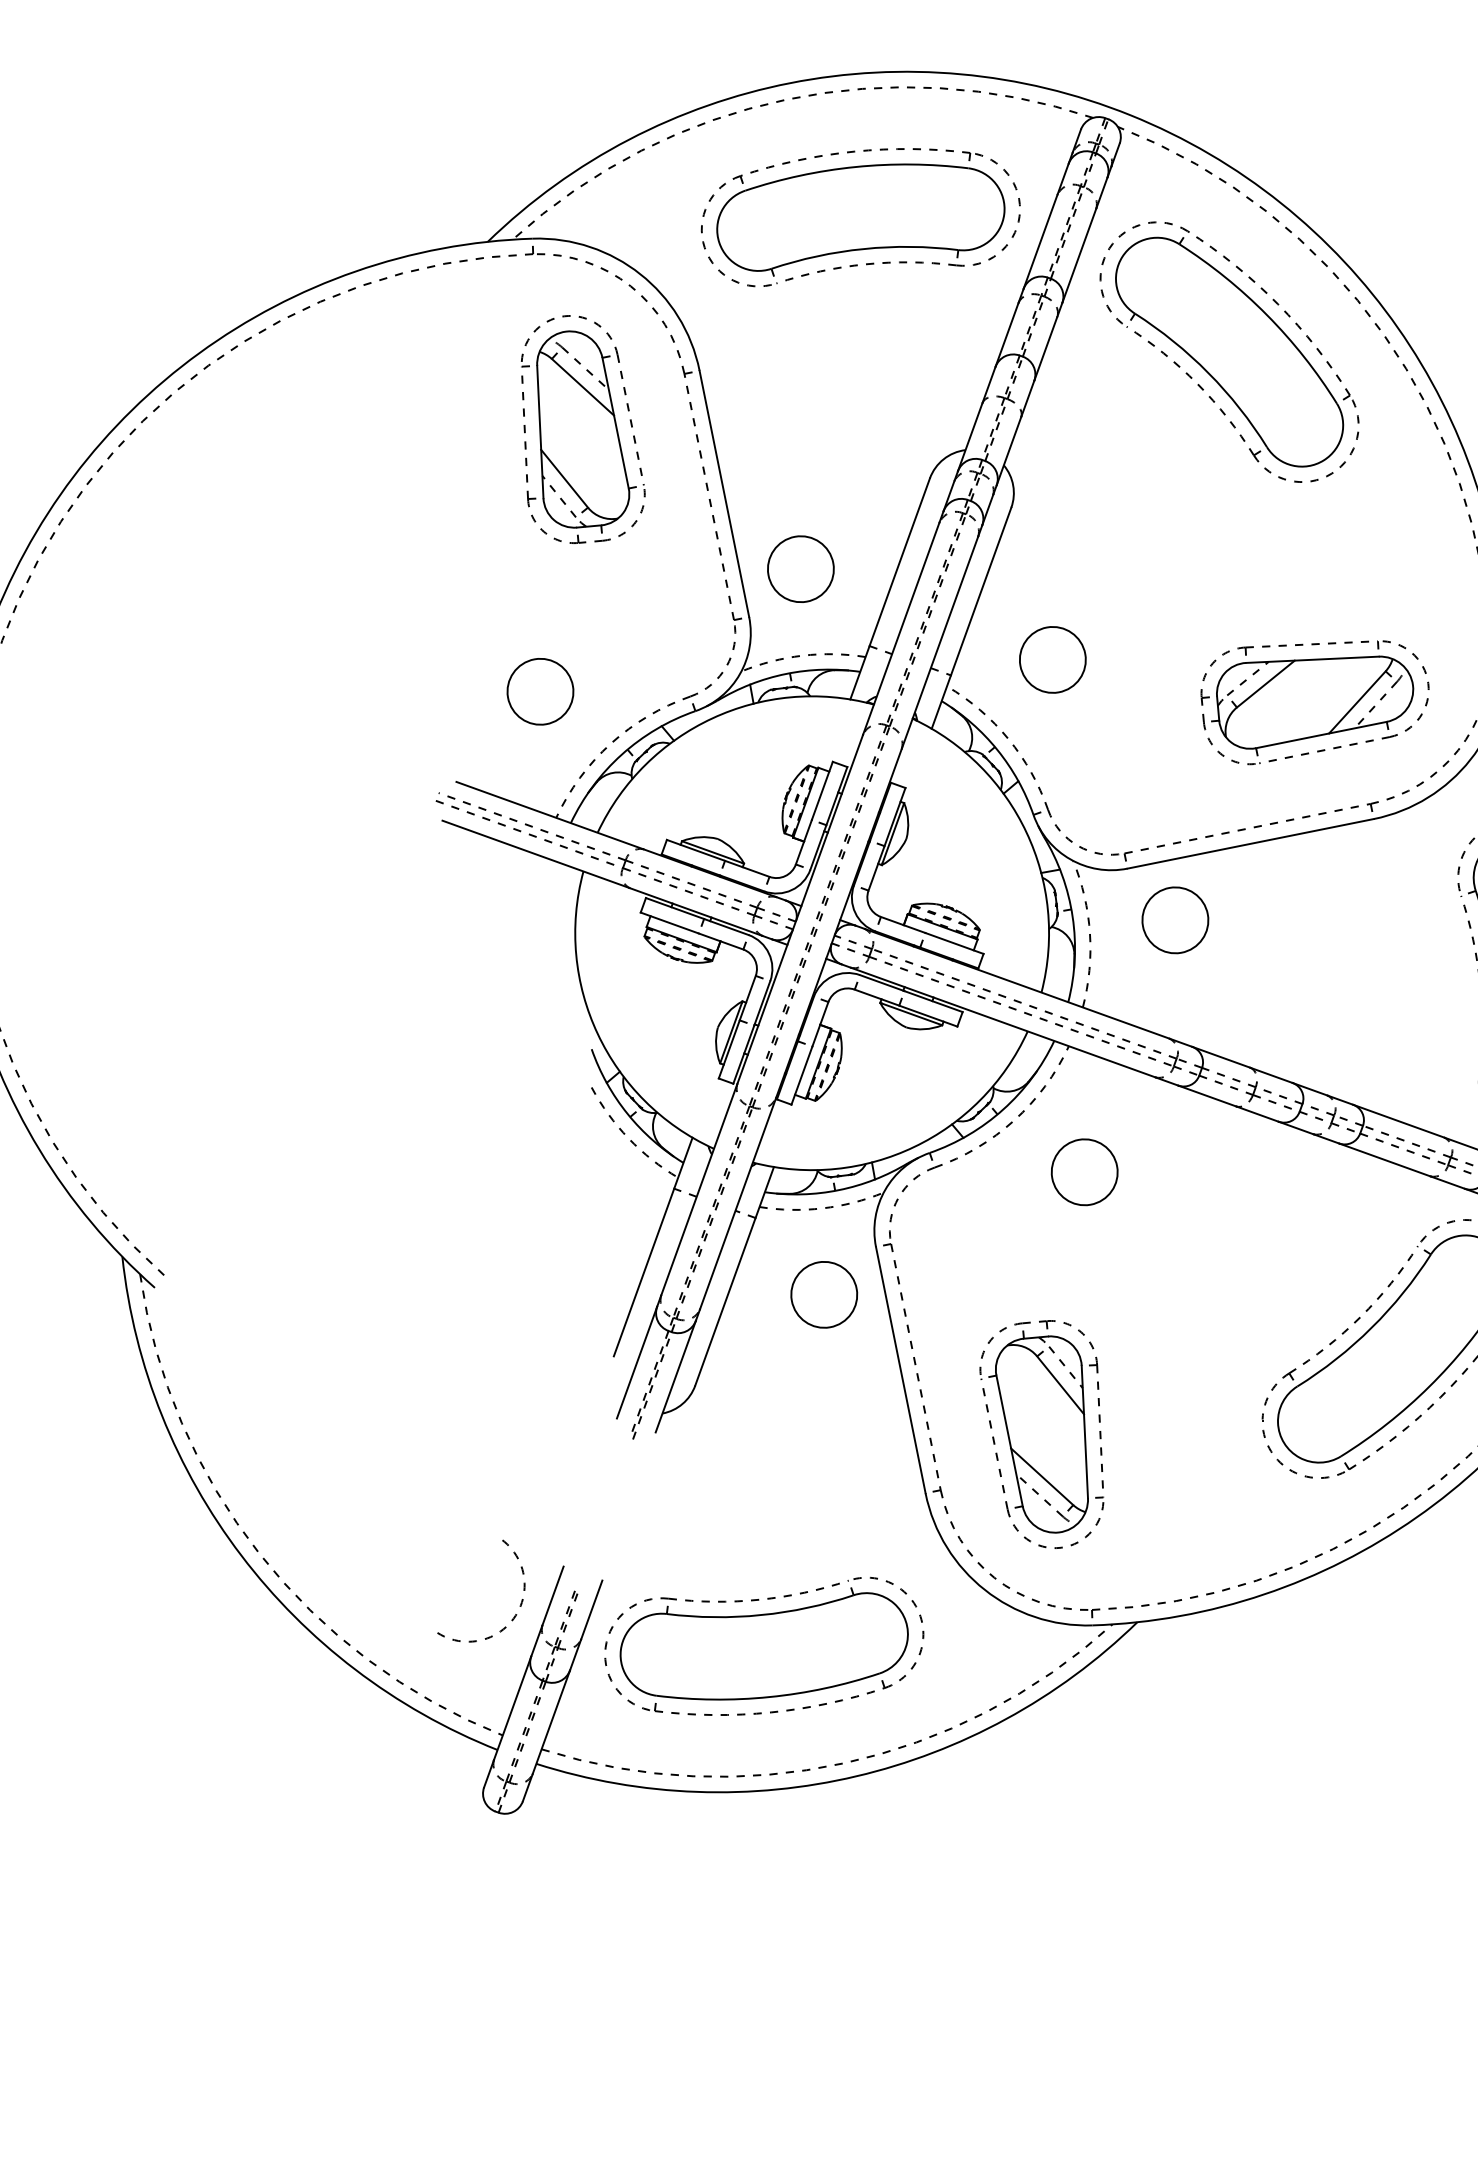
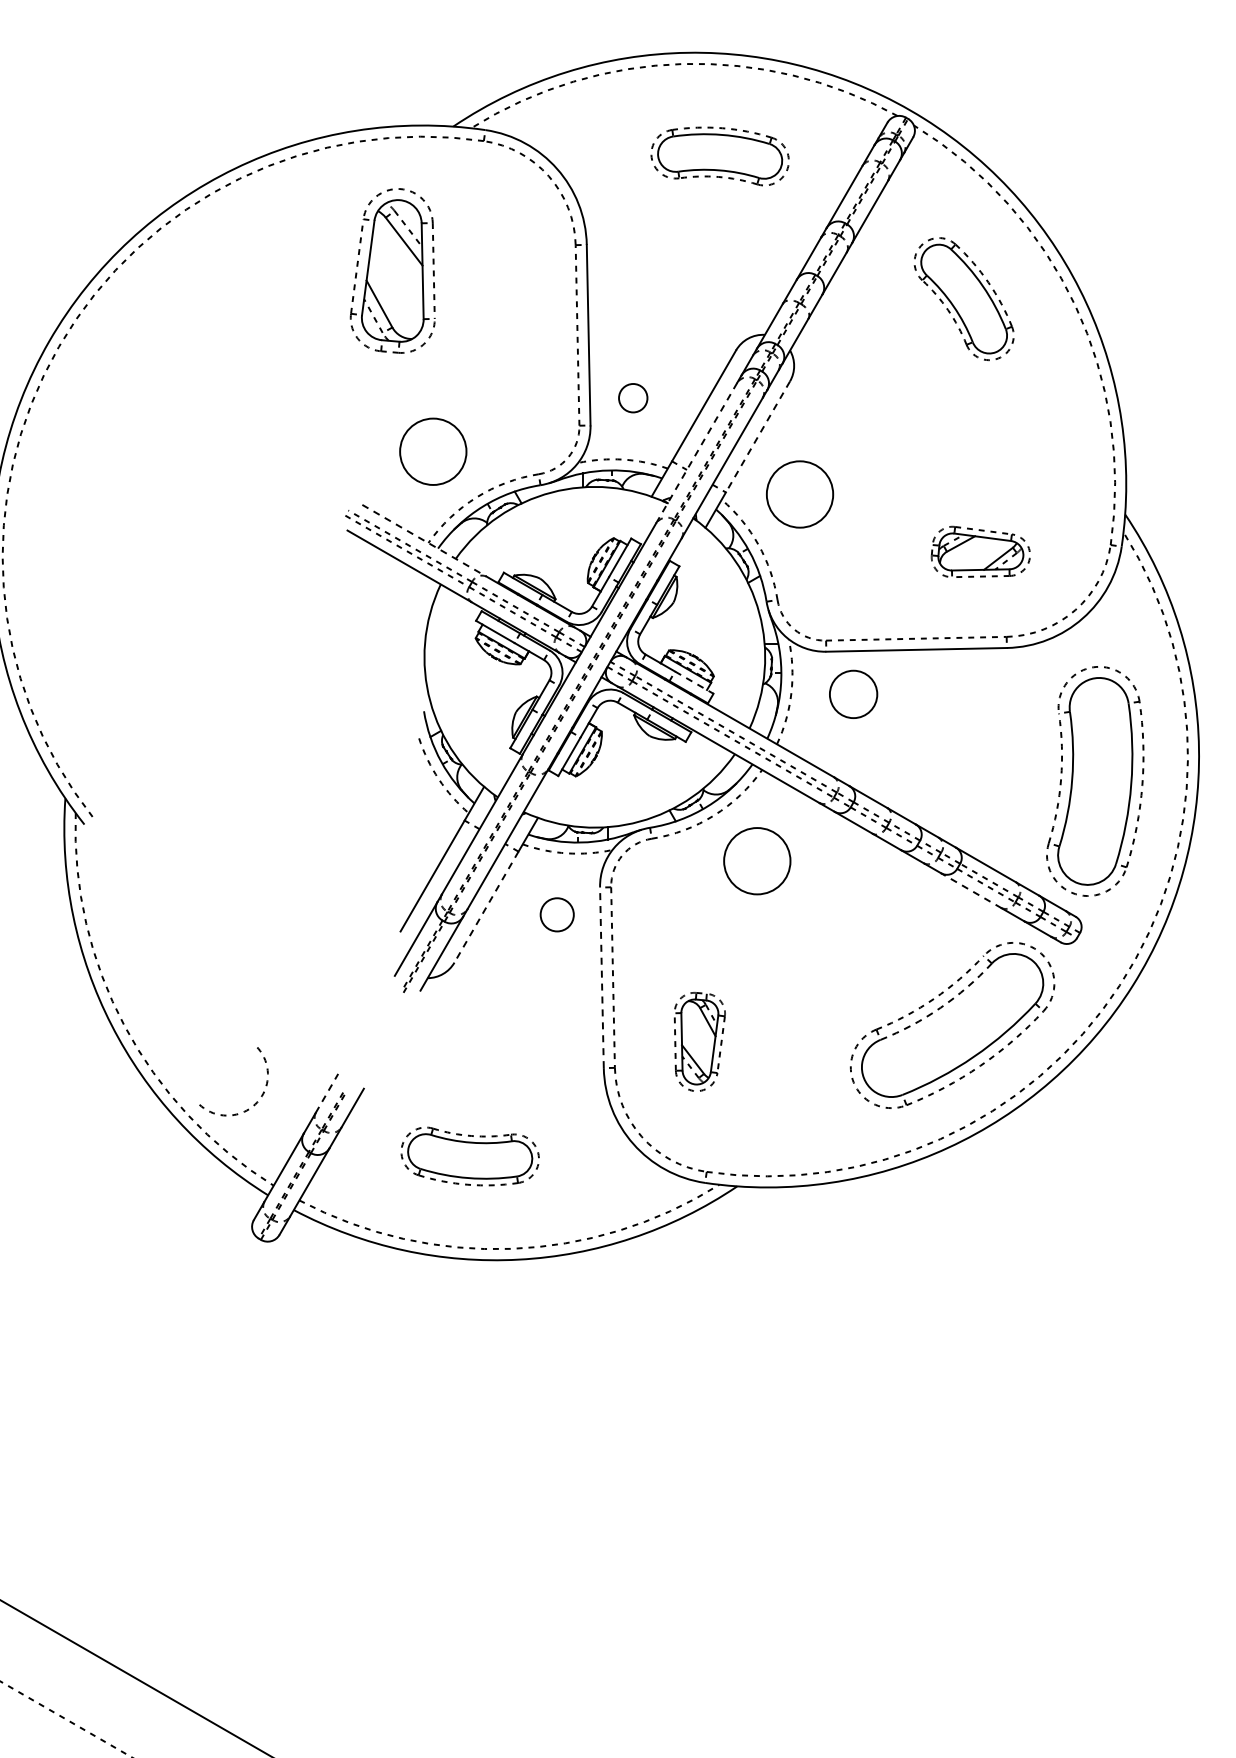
part: (859, 217) -> (719, 156), size x0.6
part: (1228, 351) -> (963, 298), size x0.6
part: (574, 429) -> (392, 270), moved
circle: (799, 568) -> (632, 397), size x0.6
line: (980, 592) -> (757, 437), solid -> dashed
line: (900, 627) -> (696, 452), solid -> dashed
circle: (1052, 660) -> (799, 494), size x1.4
circle: (540, 691) -> (433, 451), size x1.4
part: (1313, 693) -> (980, 551), size x0.6
line: (550, 815) -> (424, 540), solid -> dashed
line: (954, 943) -> (694, 682), solid -> dashed
line: (1383, 1159) -> (970, 890), solid -> dashed
circle: (1084, 1171) -> (757, 860), size x1.4
circle: (823, 1294) -> (556, 914), size x0.7
line: (725, 1302) -> (486, 907), solid -> dashed
arc: (1371, 1327) -> (940, 1007), solid -> dashed
line: (900, 1369) -> (601, 977), solid -> dashed
part: (1049, 1433) -> (699, 1041), size x0.6
line: (552, 1596) -> (326, 1093), solid -> dashed
arc: (513, 1615) -> (255, 1102), moved
part: (763, 1647) -> (469, 1156), size x0.6

